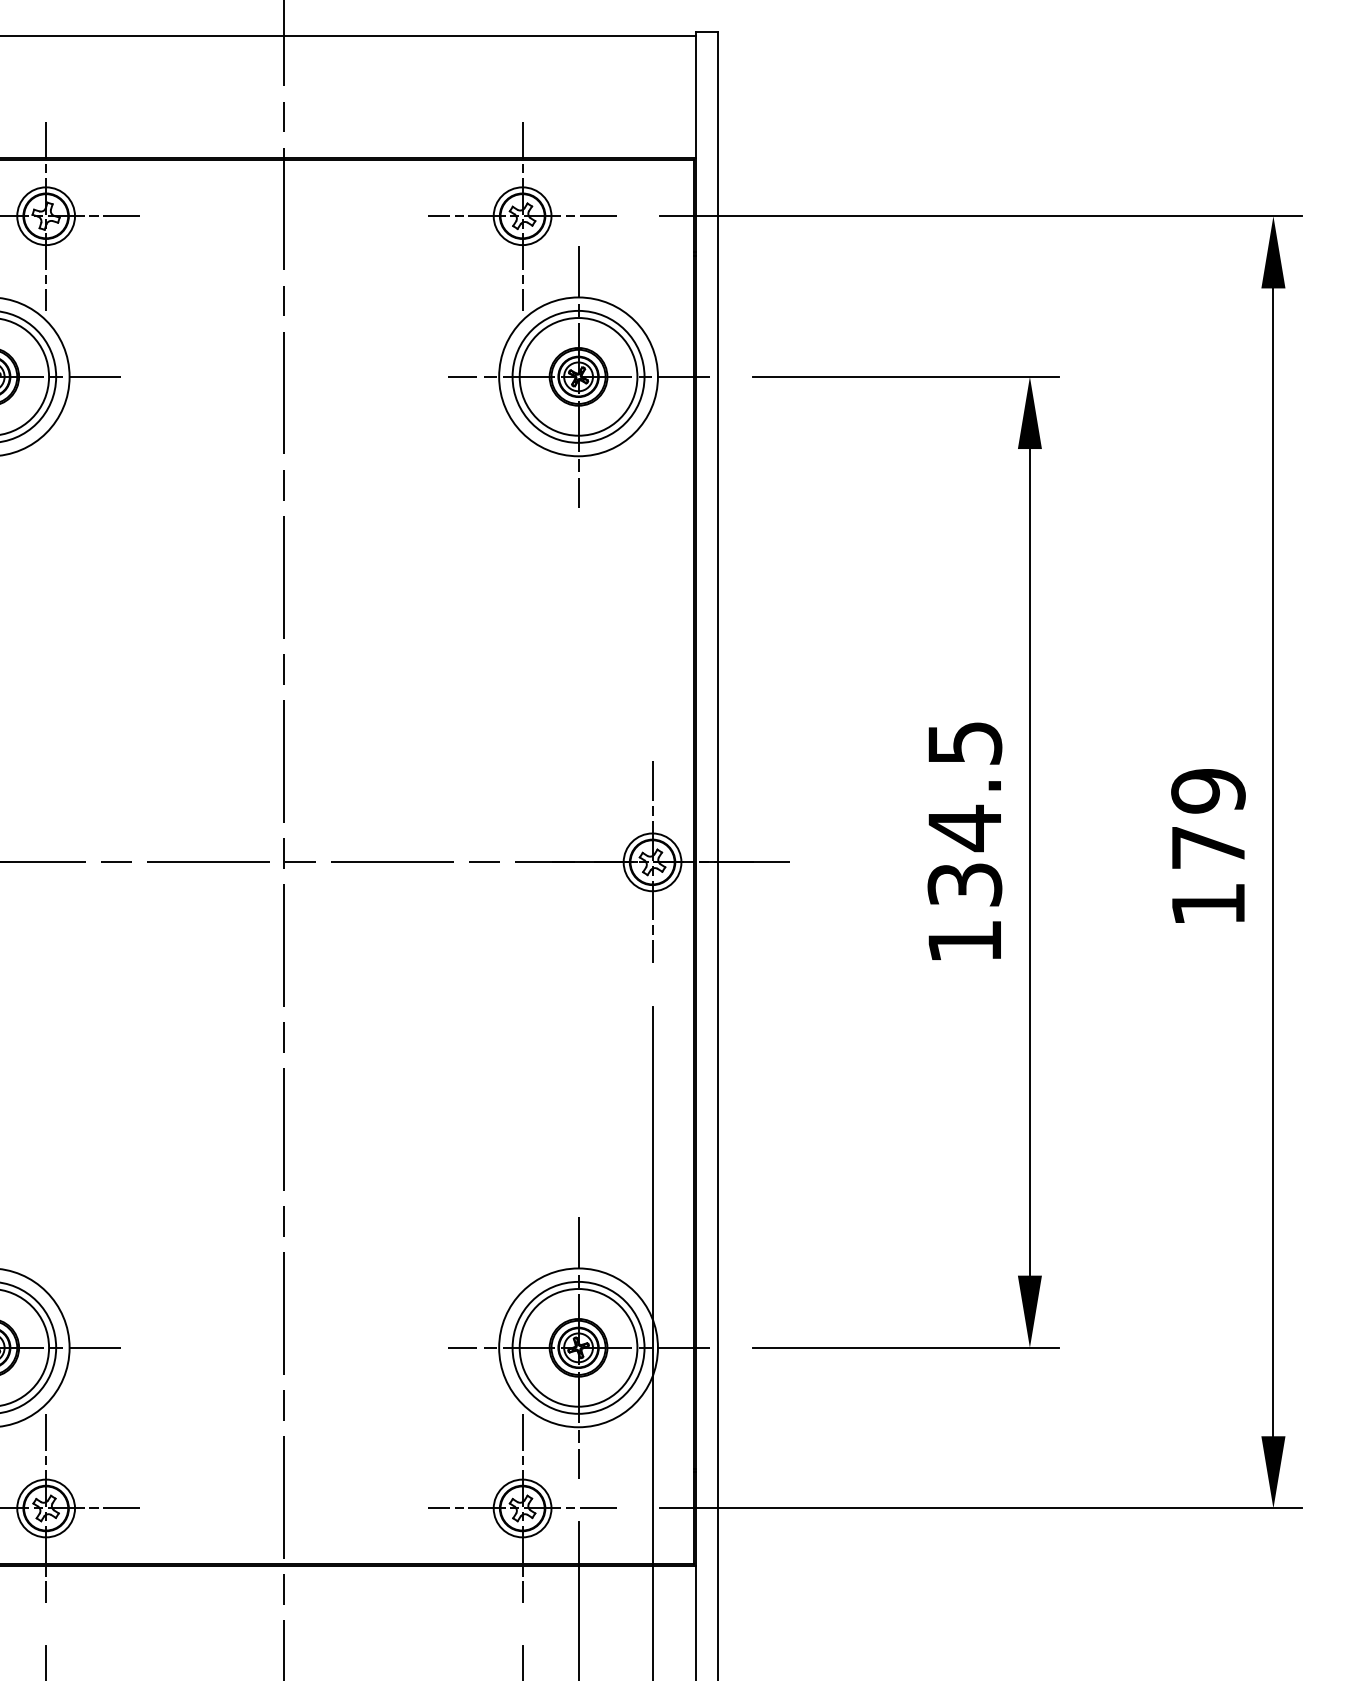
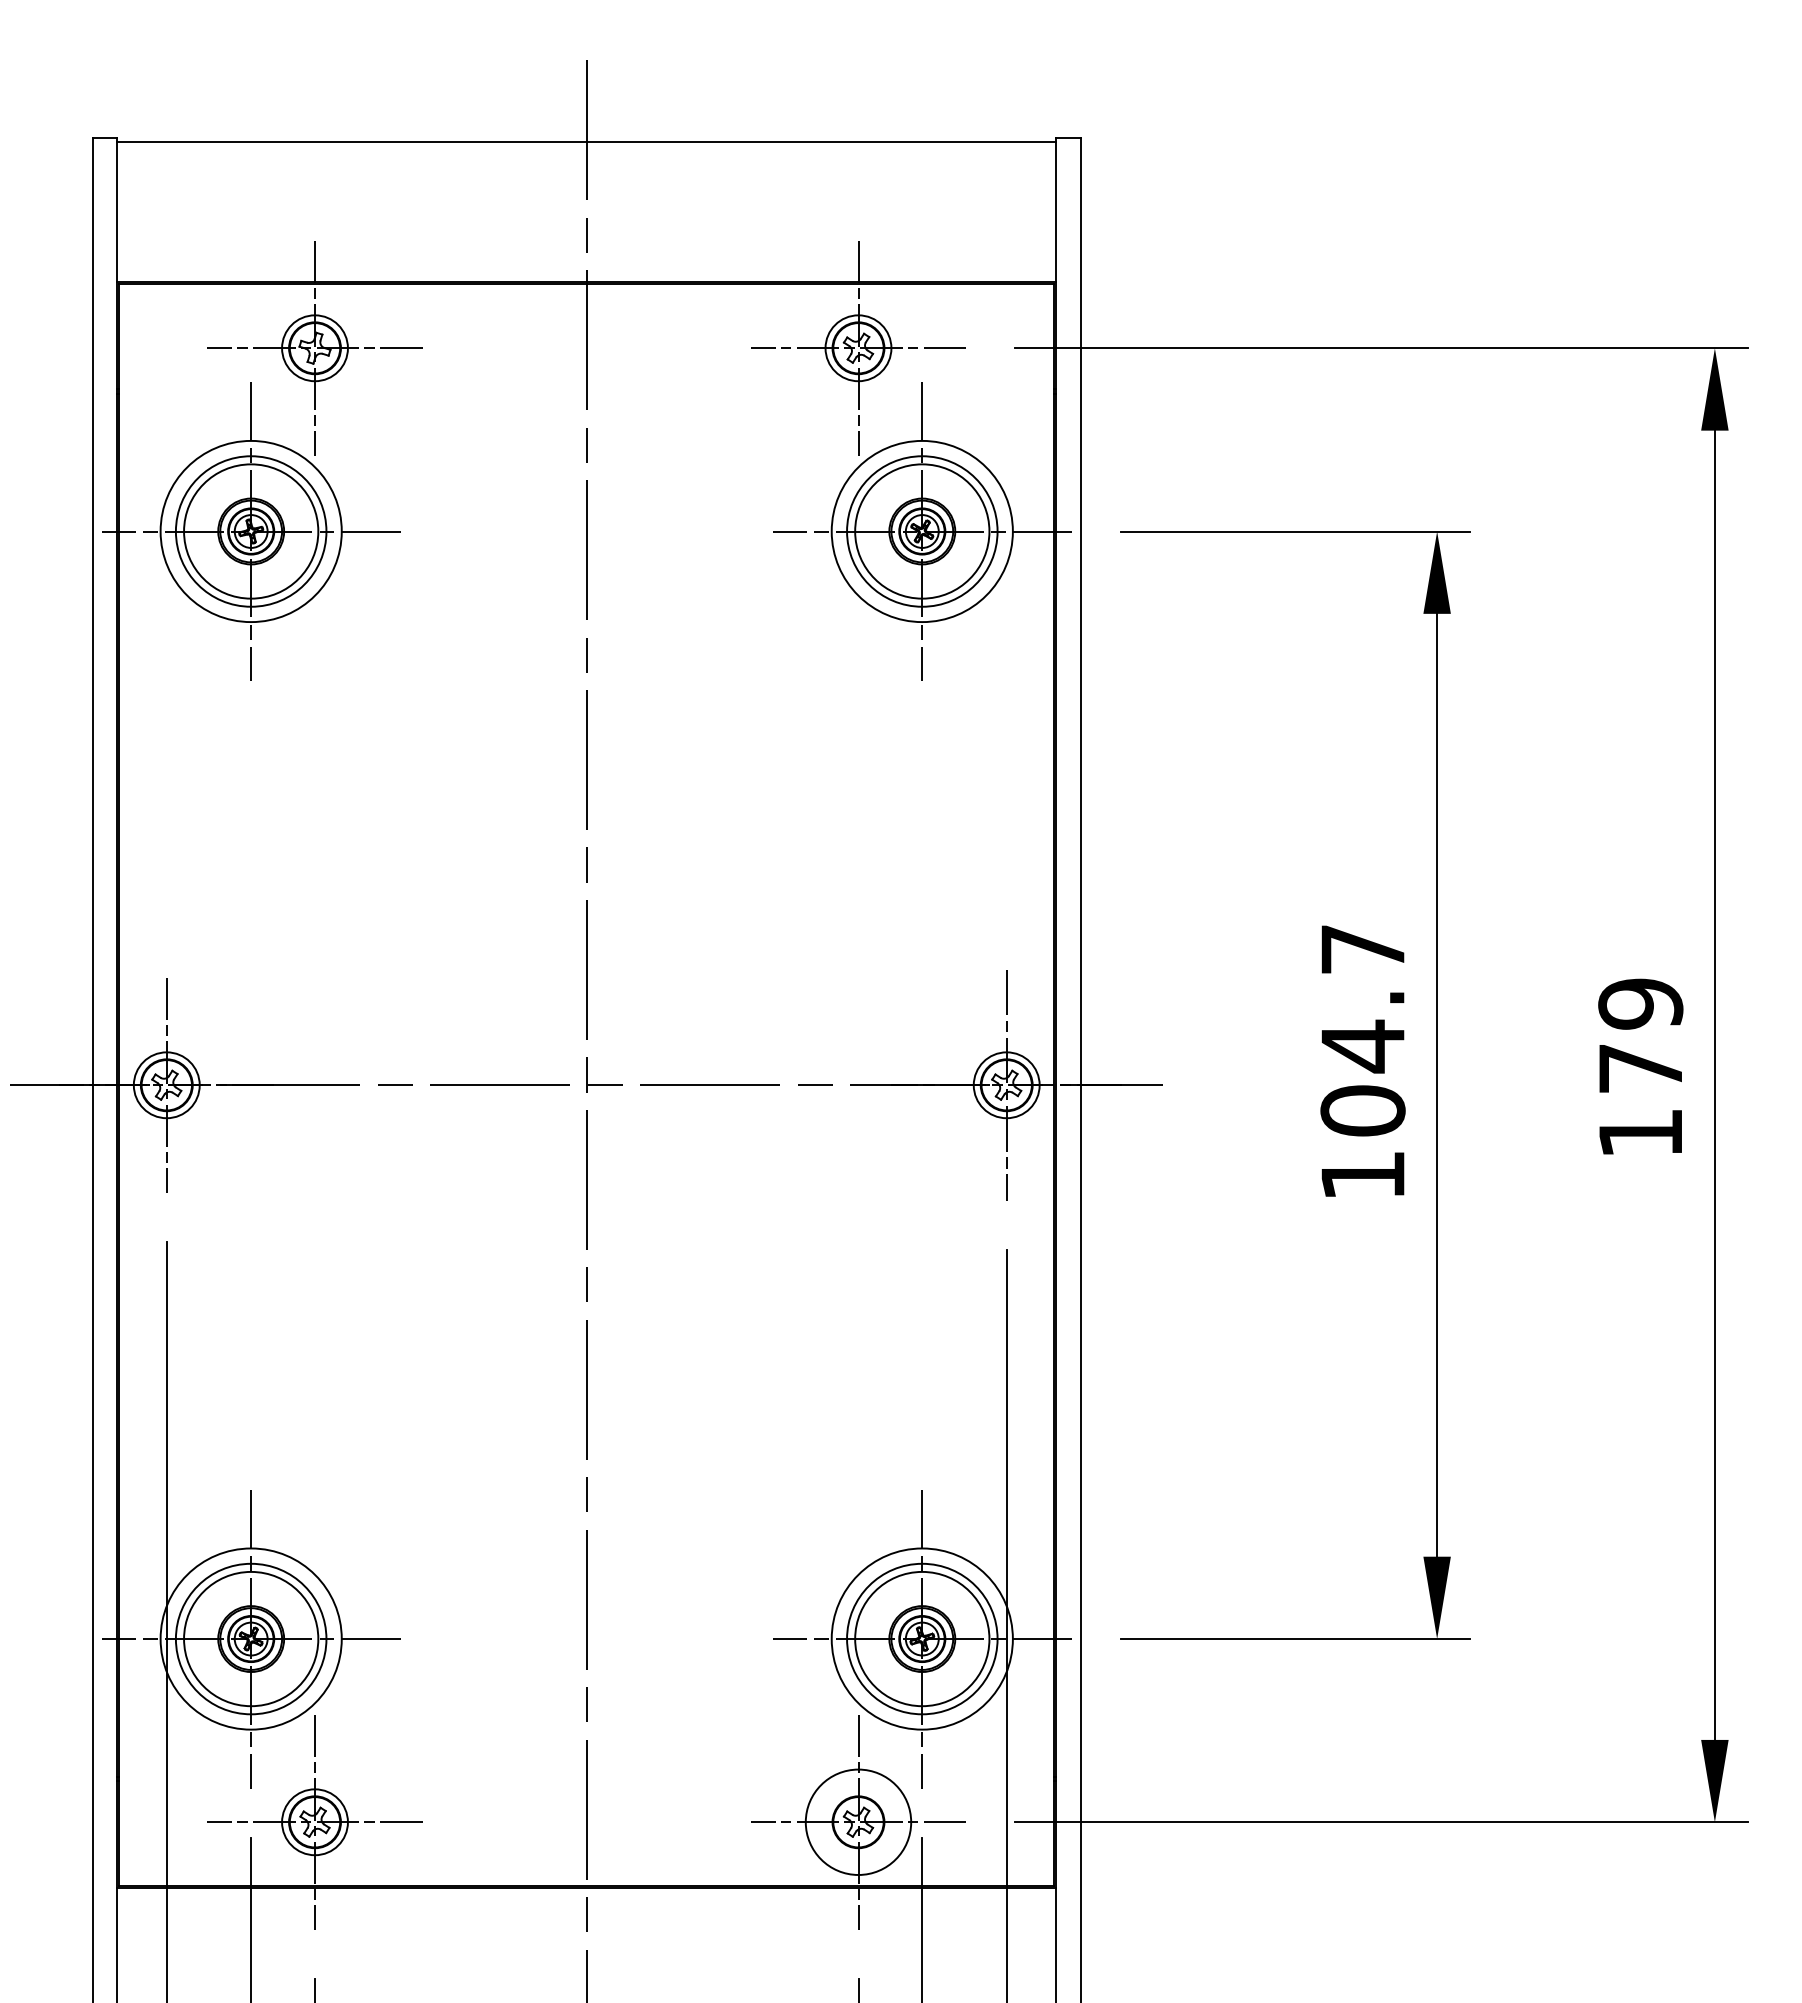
text: (964, 814) -> (1362, 1030), 134.5 -> 104.7
circle: (522, 1508) -> (858, 1822), size x1.6

